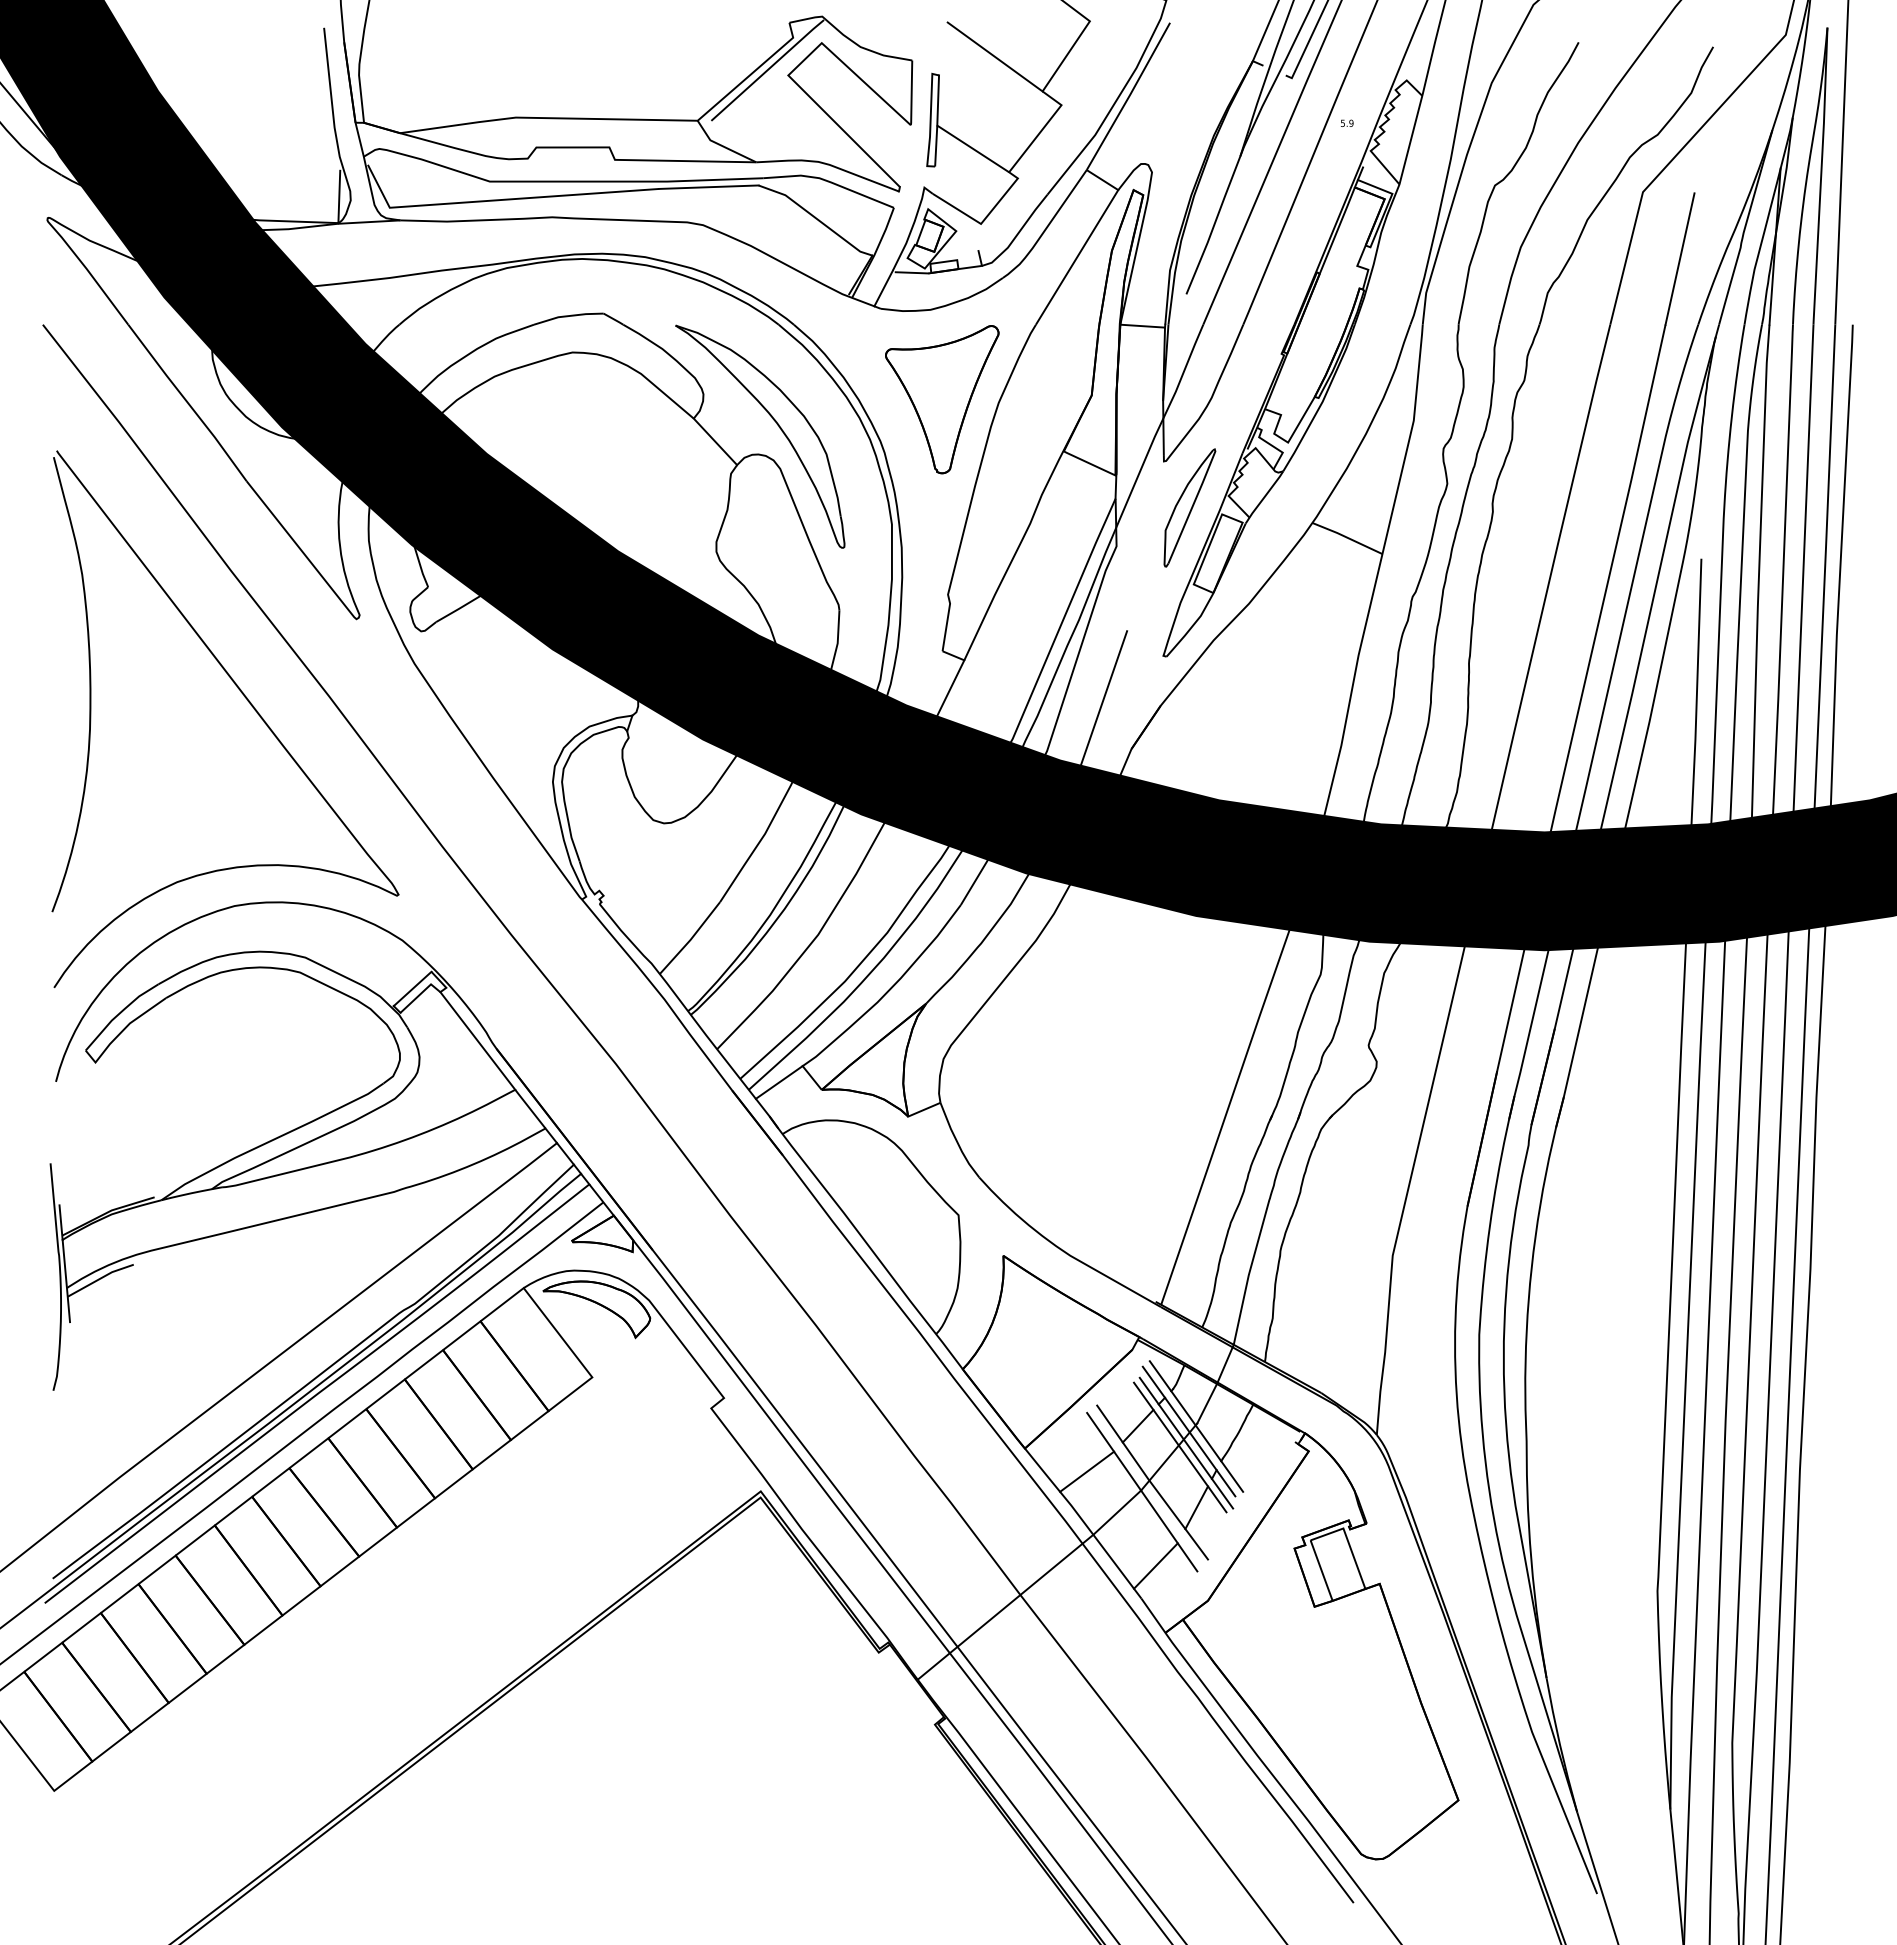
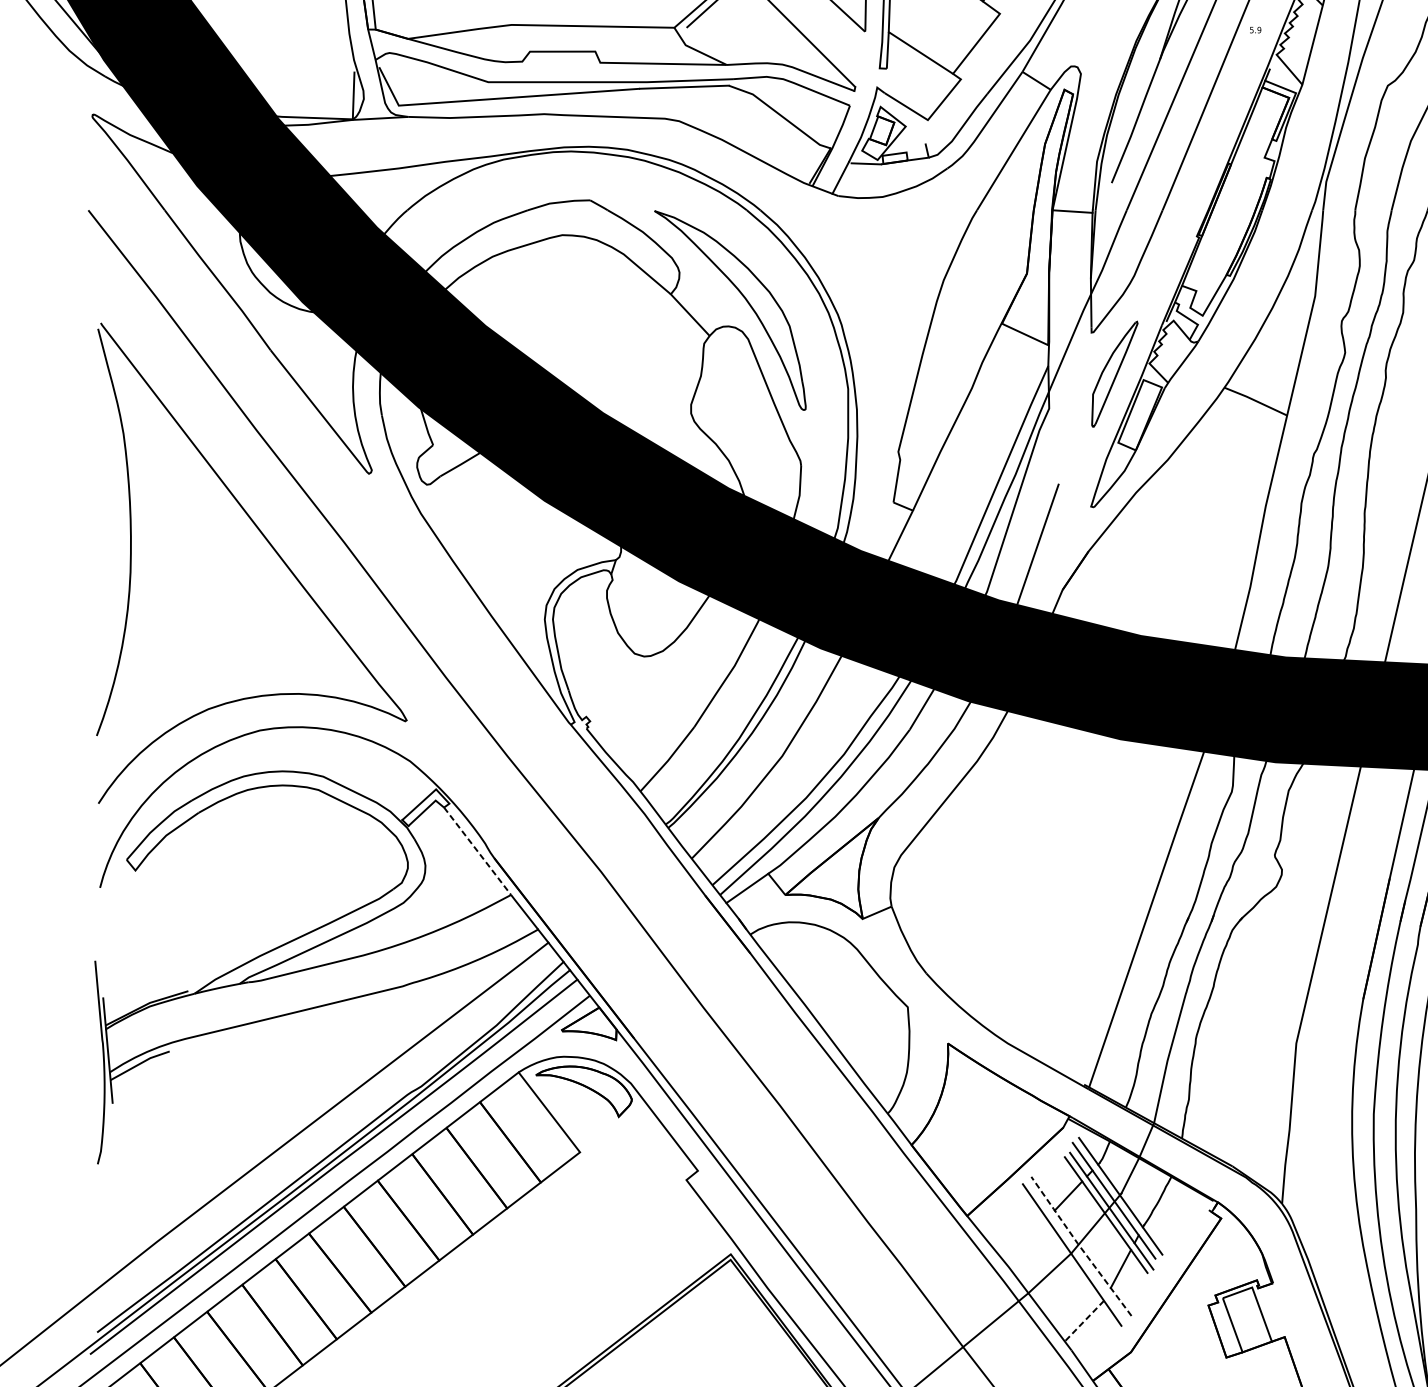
part: (942, 399) -> (893, 277), removed
line: (477, 1040) -> (477, 850), solid -> dashed
line: (1087, 1471) -> (1023, 1236), removed
line: (1150, 1481) -> (1079, 1245), solid -> dashed
line: (1155, 1566) -> (1084, 1321), solid -> dashed

